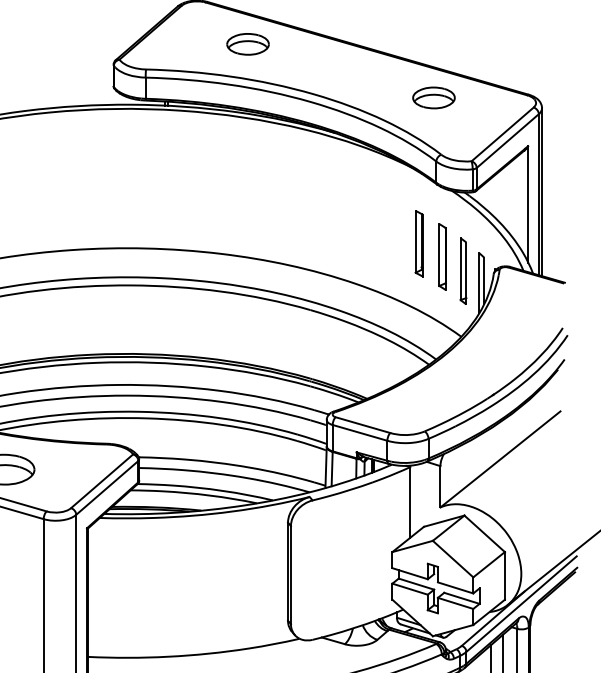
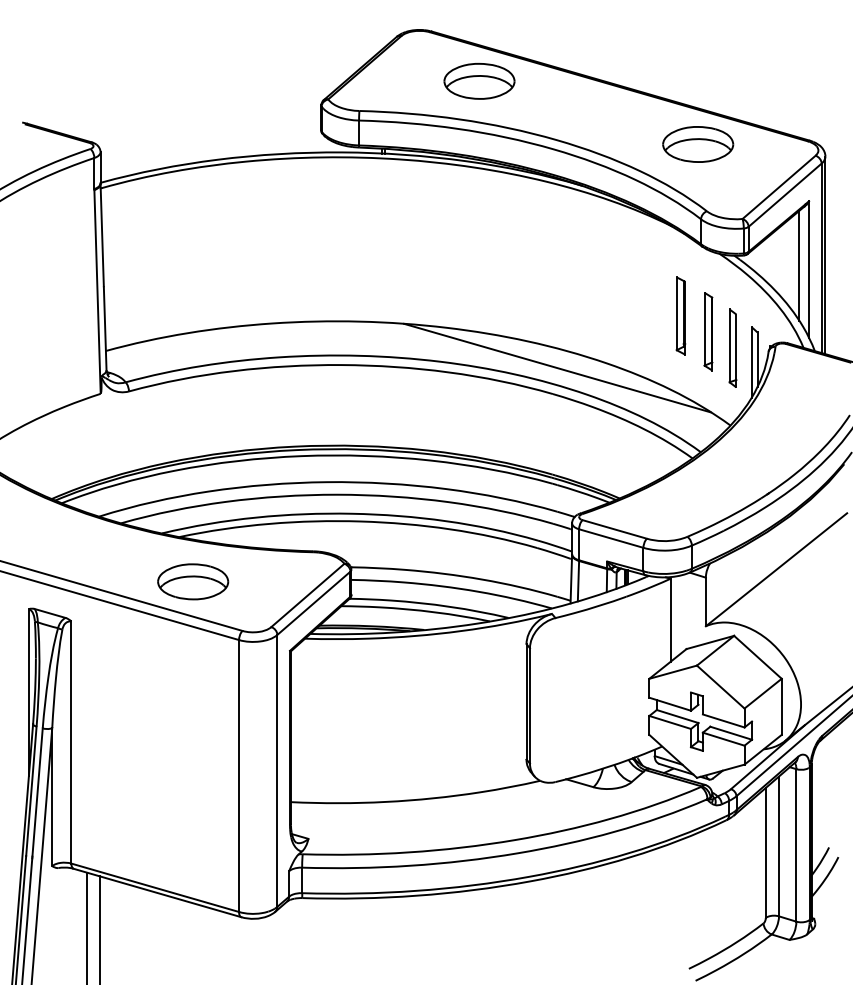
part: (248, 44) -> (479, 81), size x1.43
part: (434, 97) -> (698, 144), size x1.43
line: (520, 200) -> (799, 265), added
line: (314, 287) -> (557, 367), added

